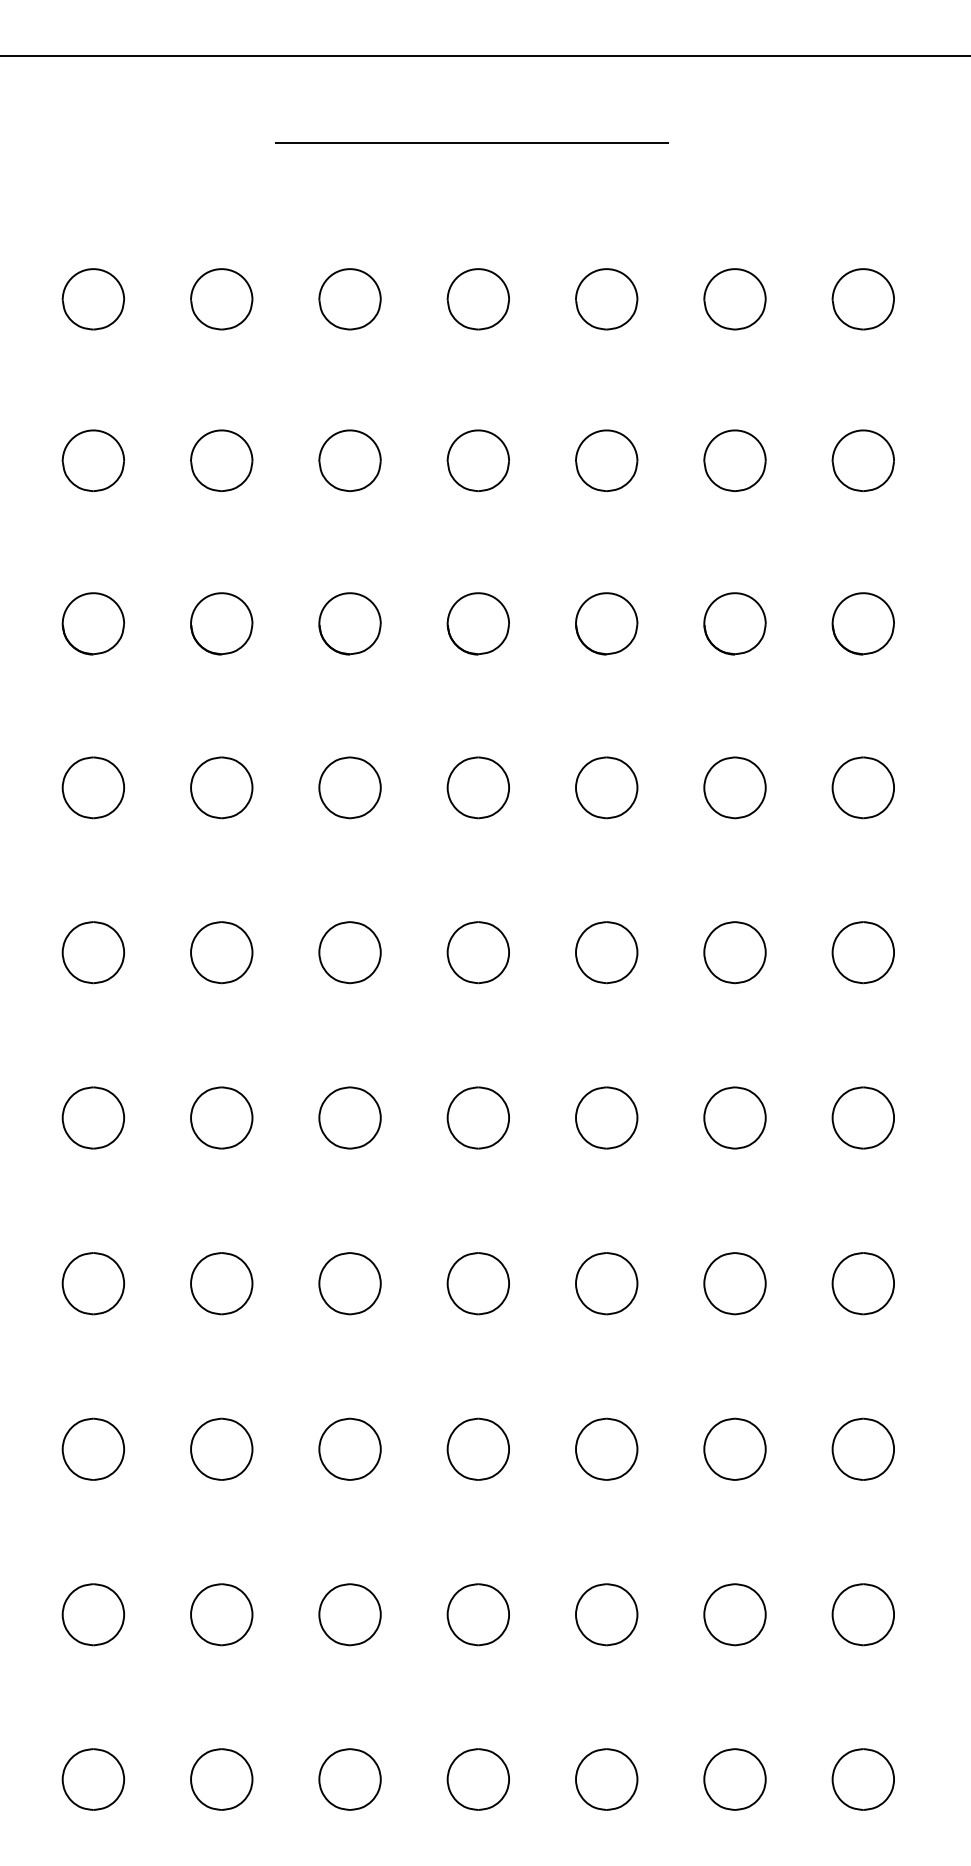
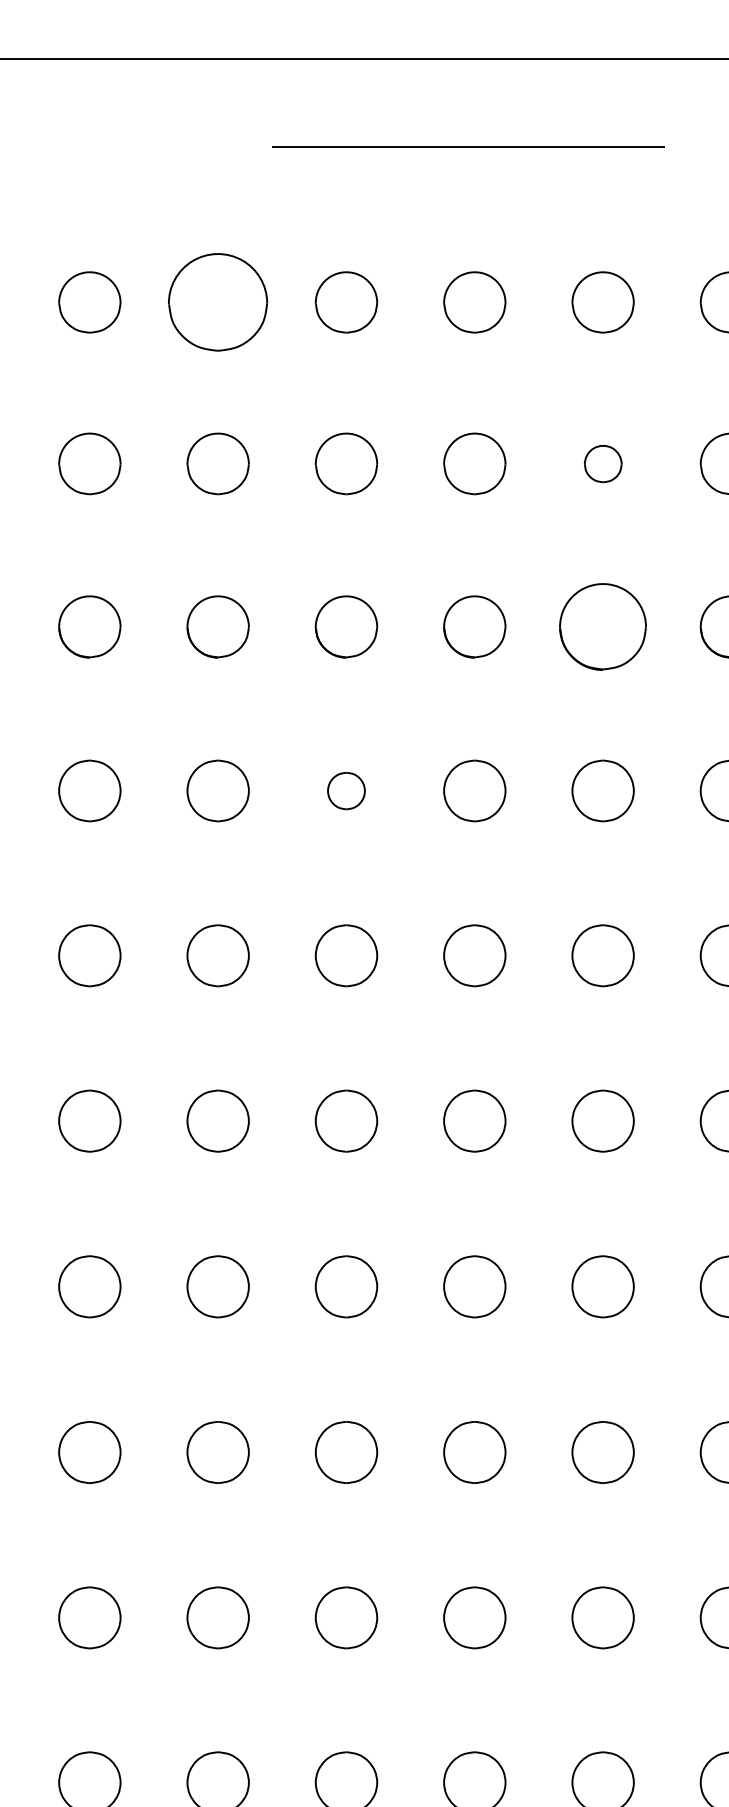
part: (221, 299) -> (217, 302), size x1.6
part: (606, 460) -> (602, 463), size x0.6
part: (606, 623) -> (602, 626), size x1.4
part: (349, 787) -> (345, 790), size x0.6

